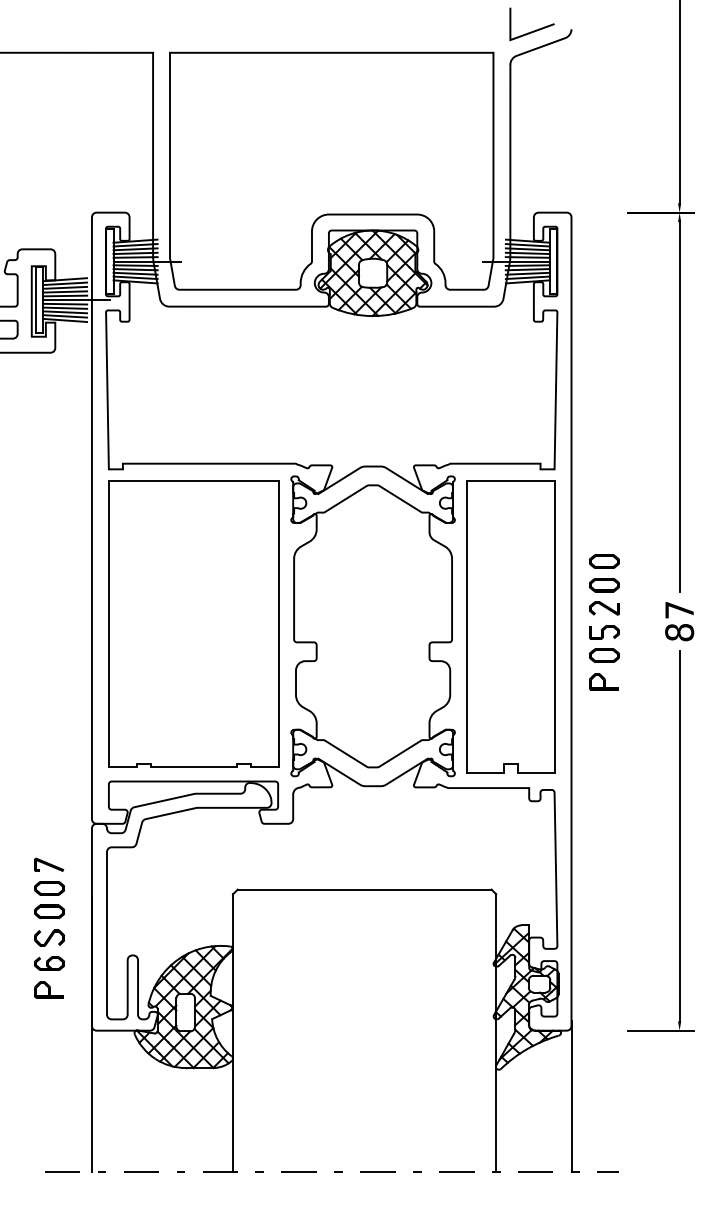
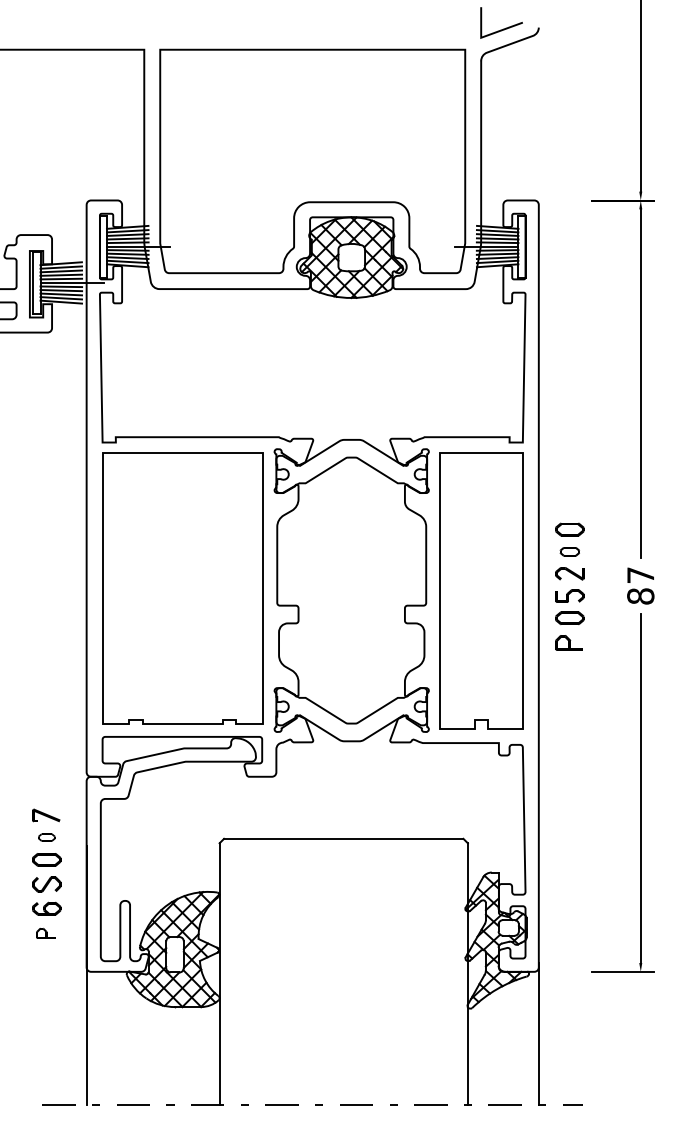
part: (604, 584) -> (569, 551), size x0.7
part: (49, 888) -> (46, 837), size x0.6
part: (48, 990) -> (45, 933), size x0.7

